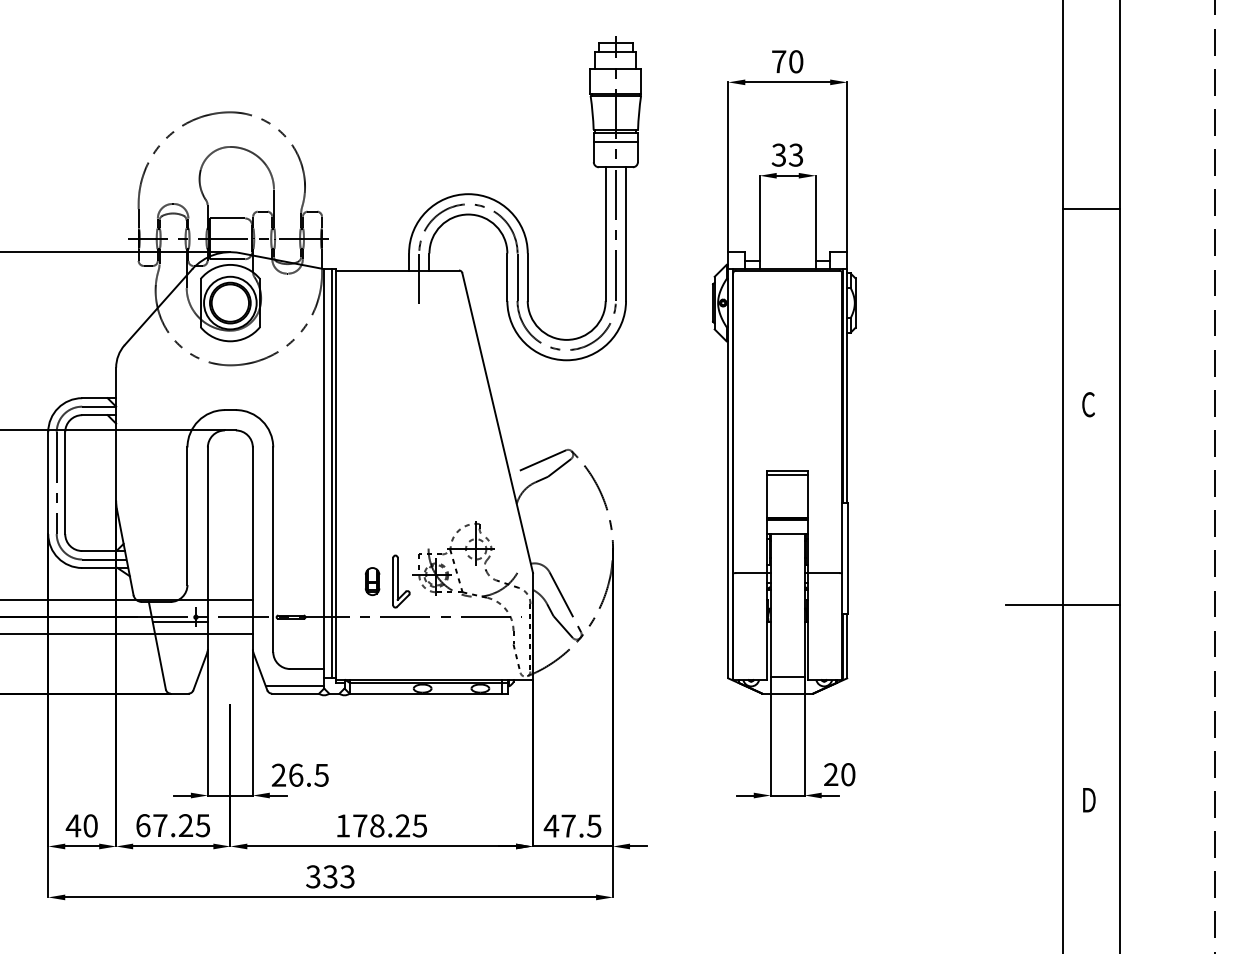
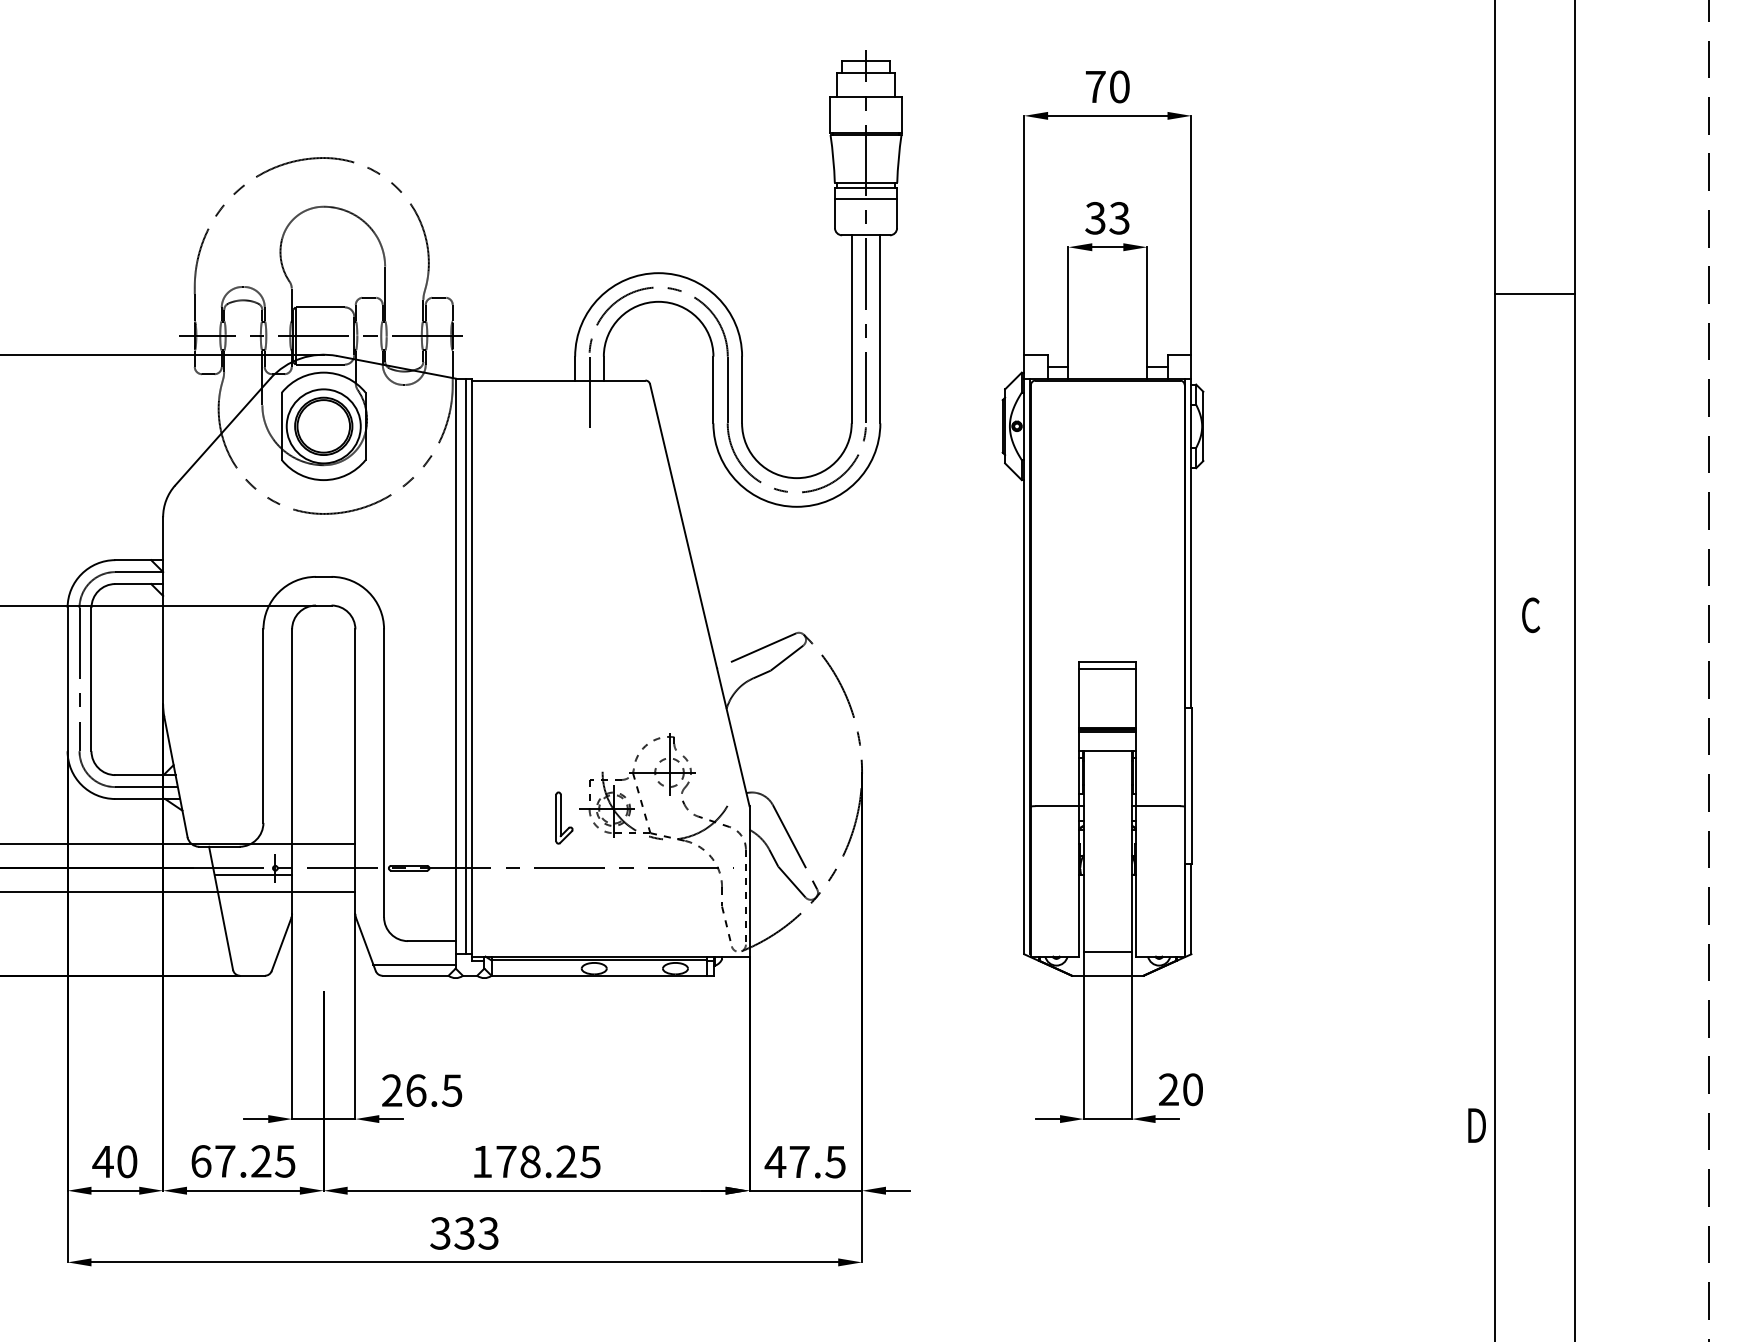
text: (1088, 404) -> (1531, 615), moved
part: (372, 581) -> (523, 818), removed
part: (401, 581) -> (564, 817), size x0.7
line: (1062, 604) -> (1494, 850), removed
text: (1088, 800) -> (1476, 1125), moved

